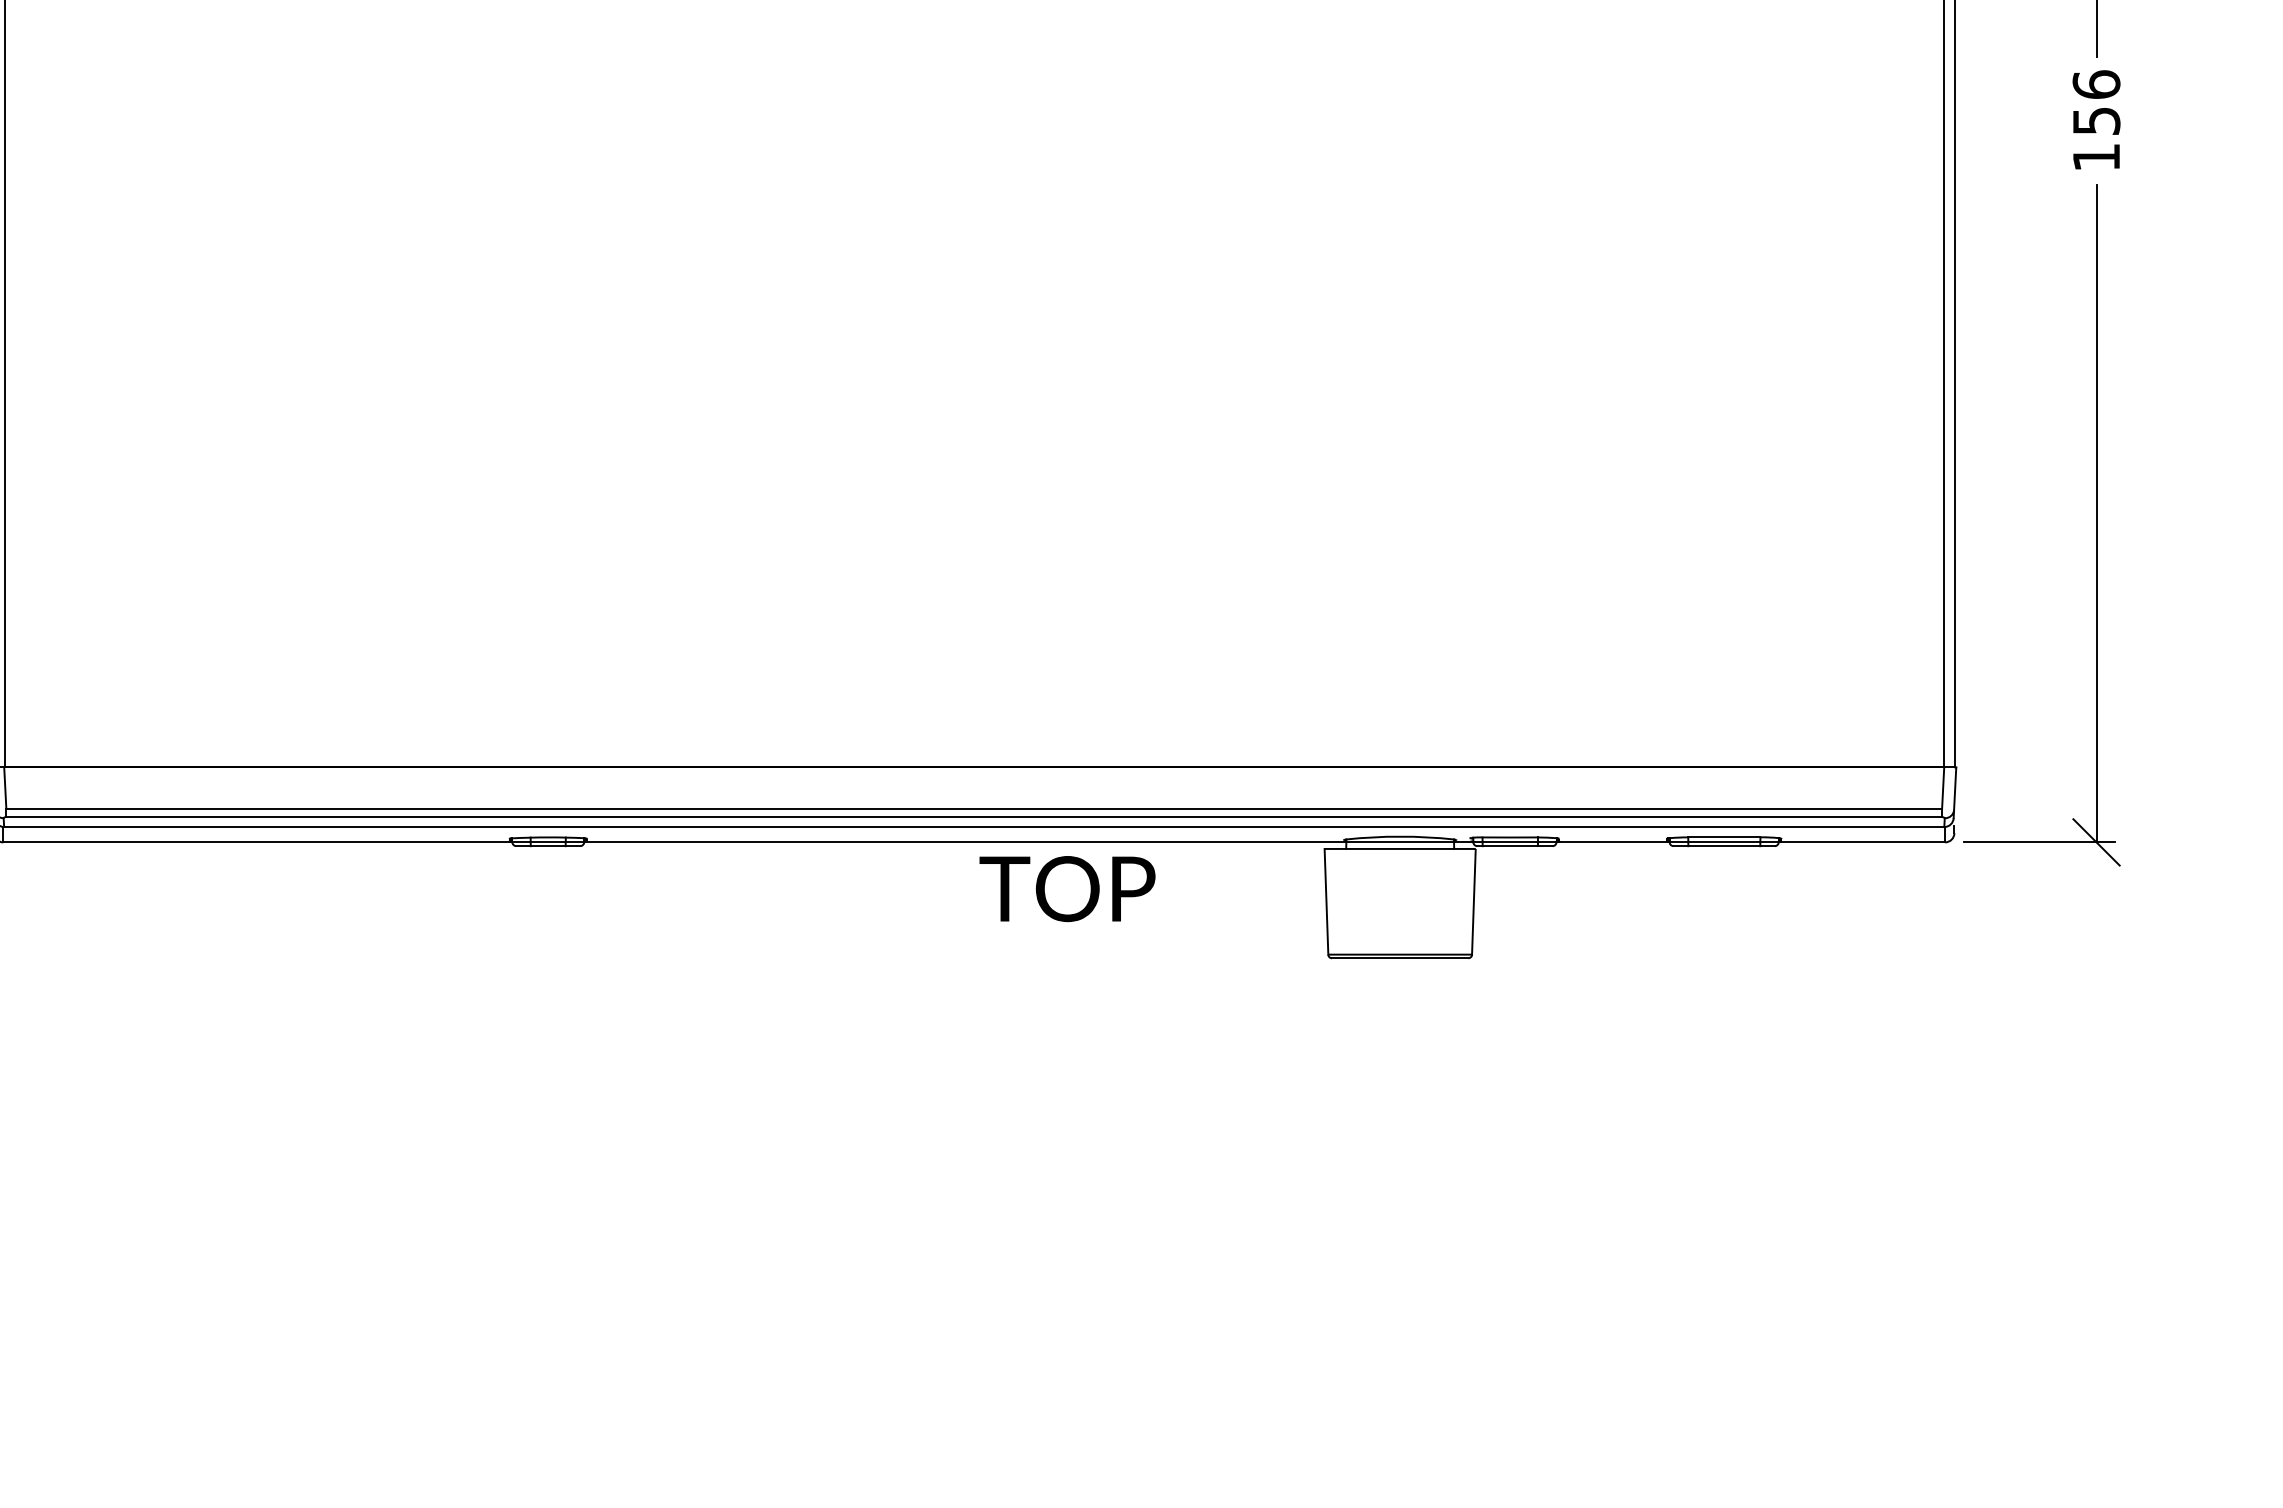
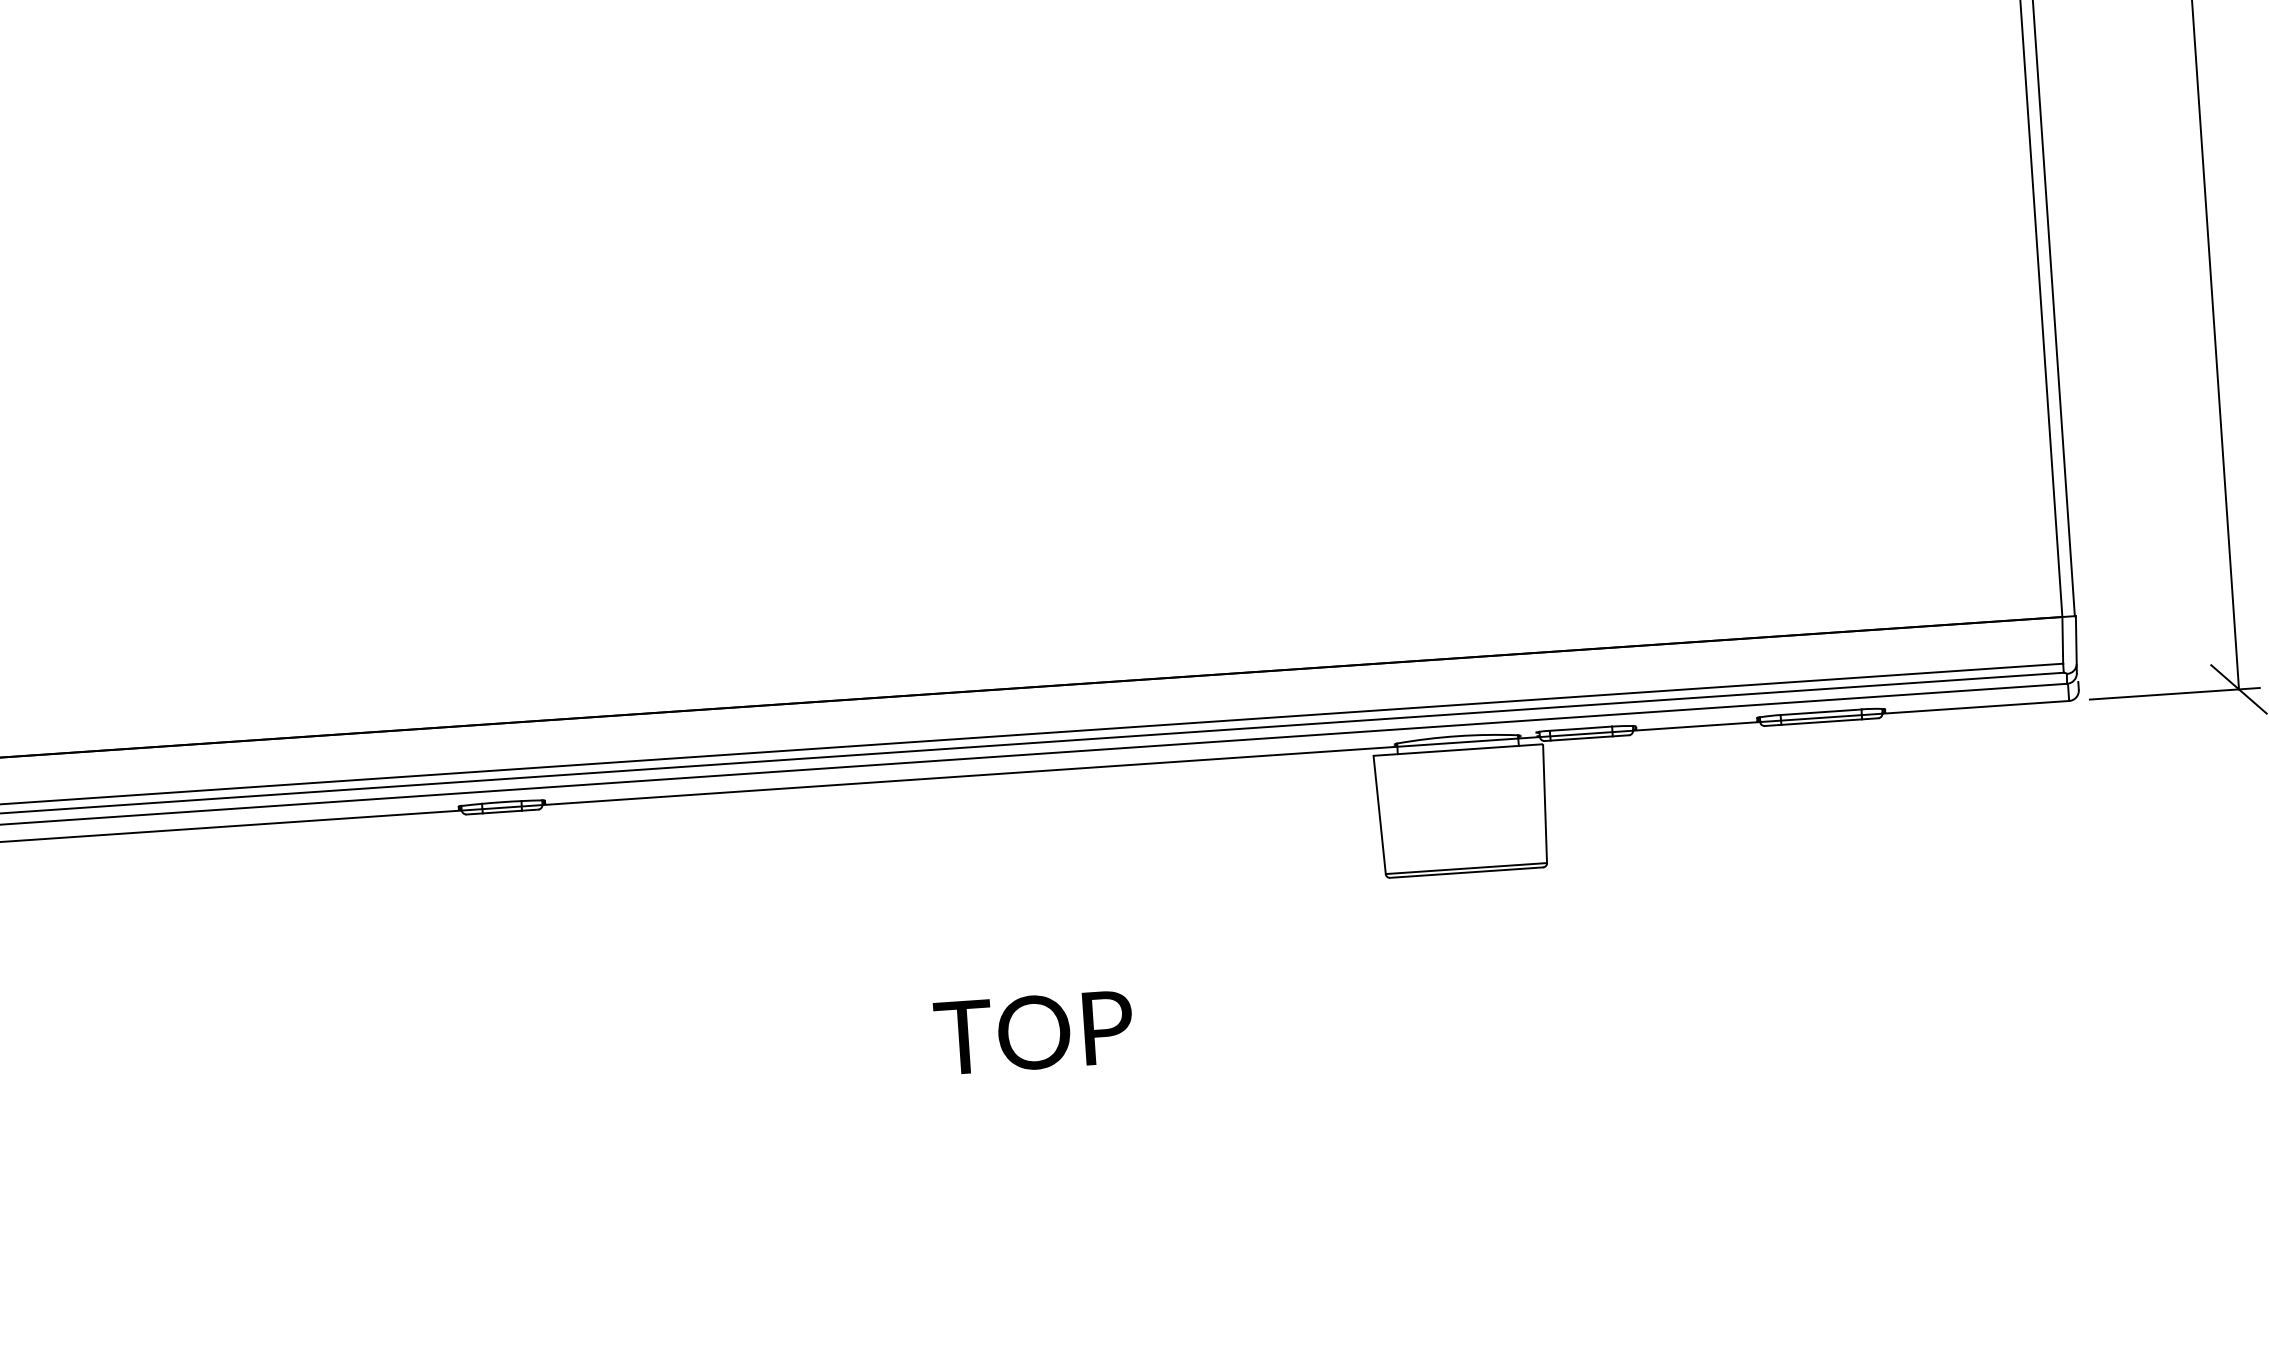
text: (1067, 889) -> (1033, 1033), moved

